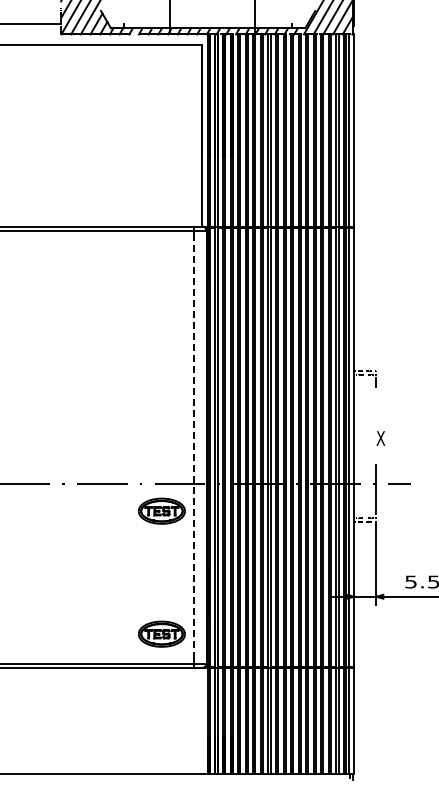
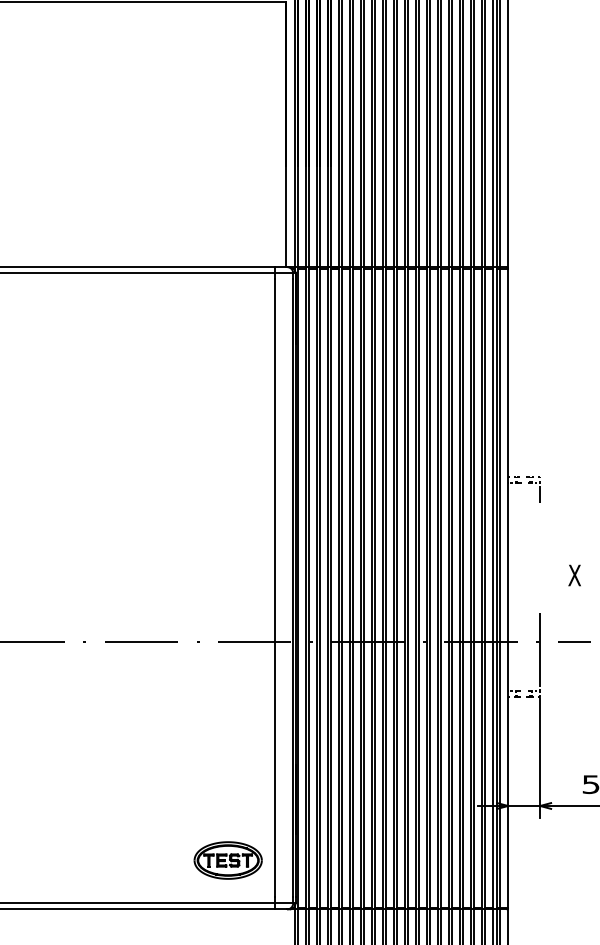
text: (380, 438) -> (574, 575), moved
line: (193, 446) -> (274, 587), dashed -> solid
part: (161, 510) -> (227, 680), removed

